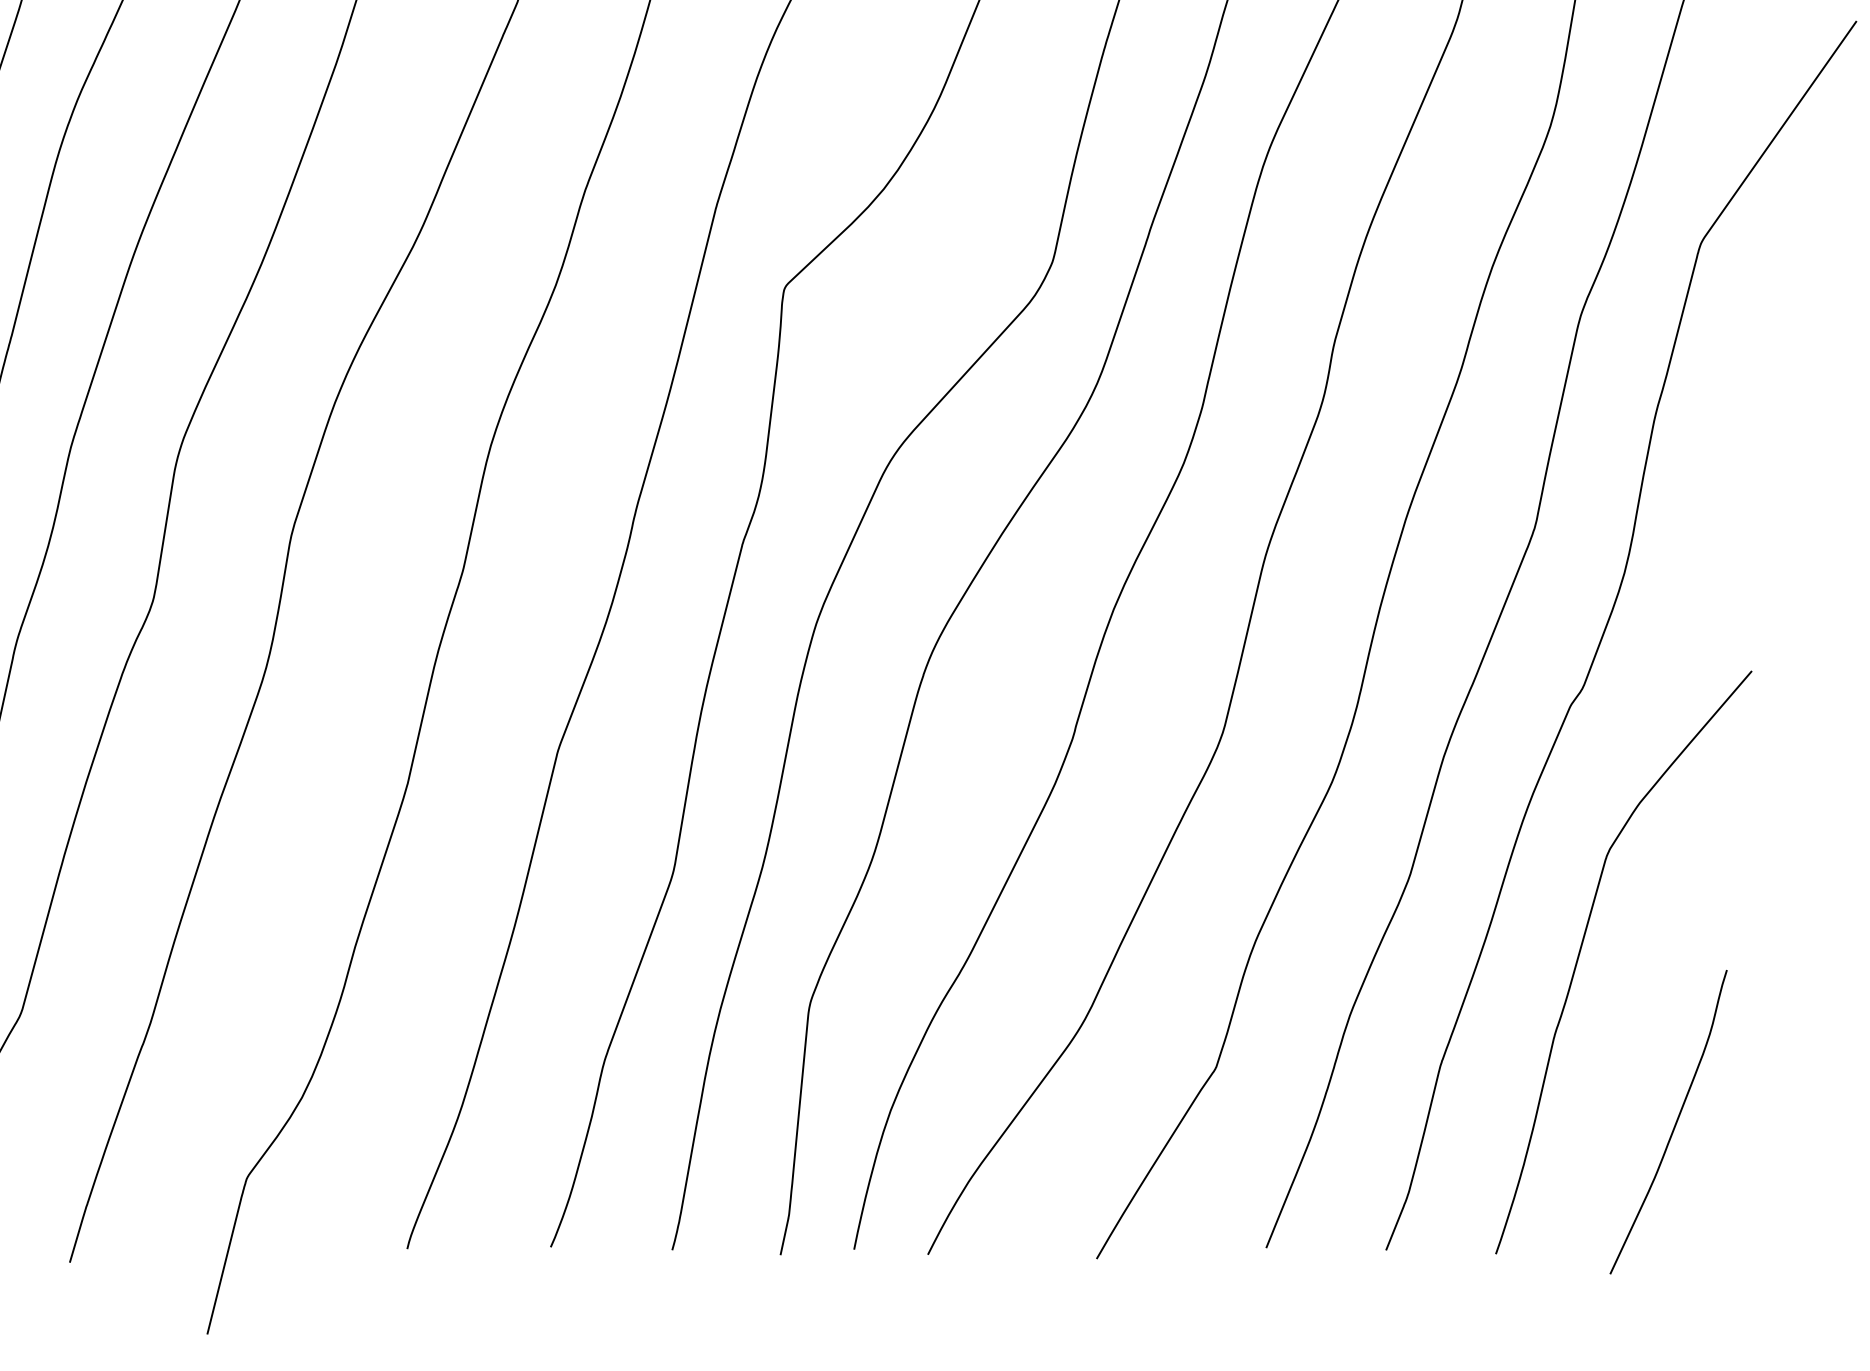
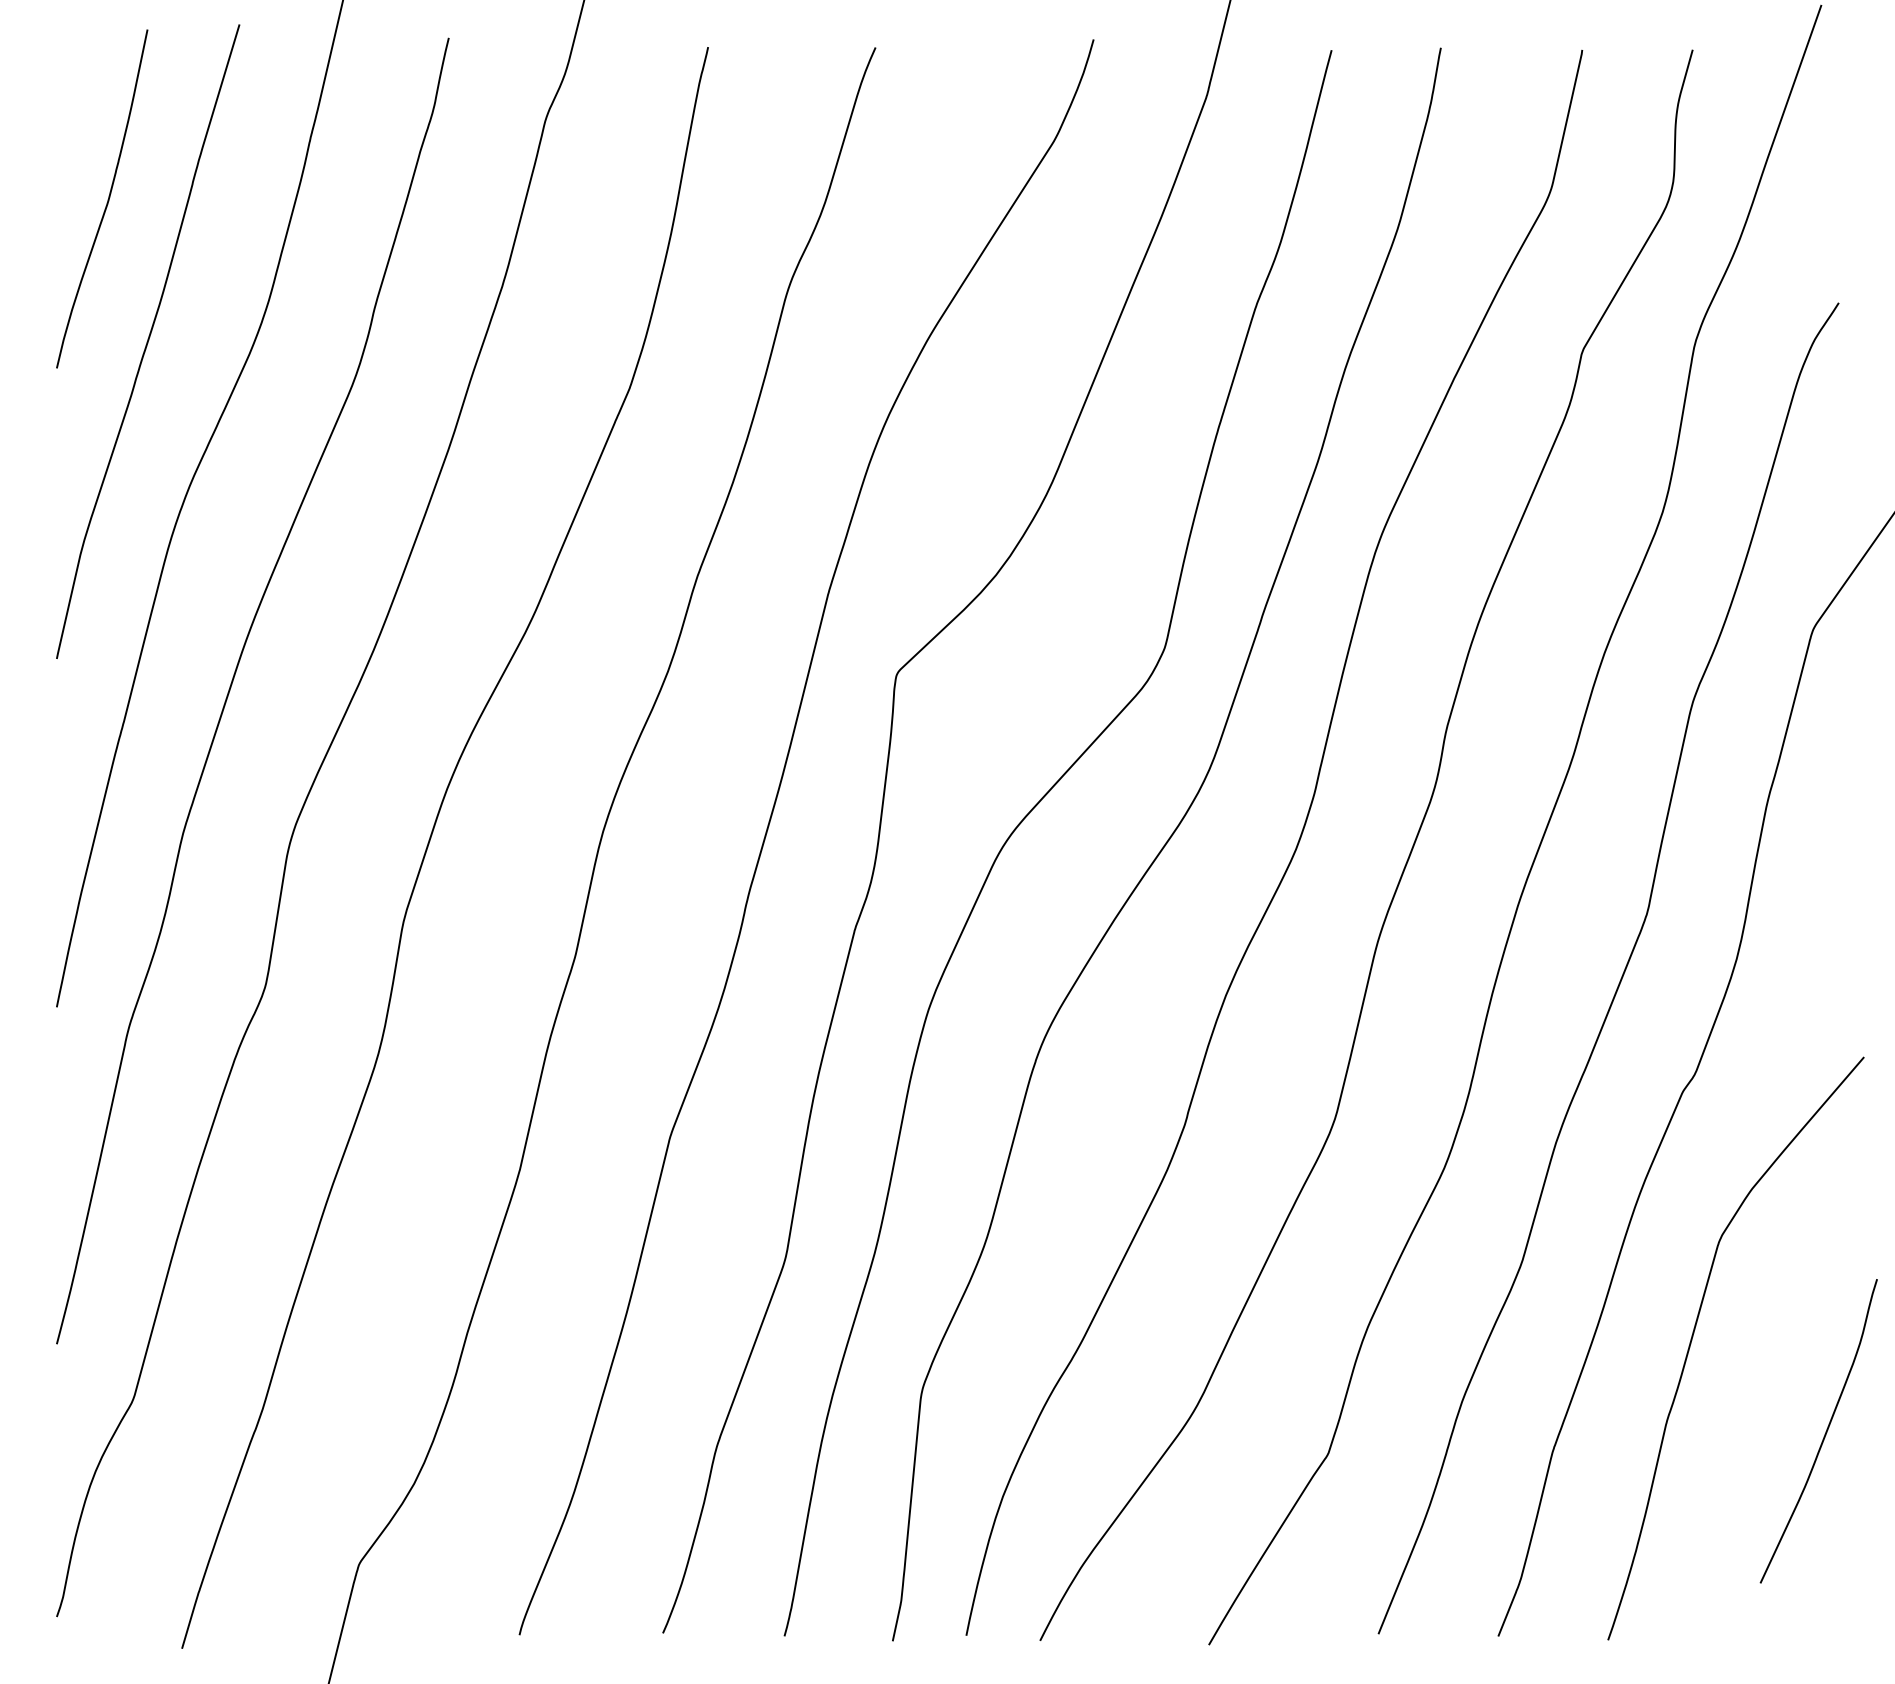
curve: (1674, 1125) -> (1824, 1434), moved

